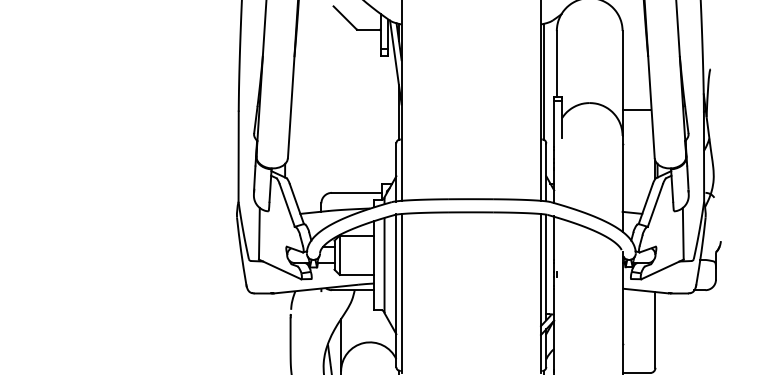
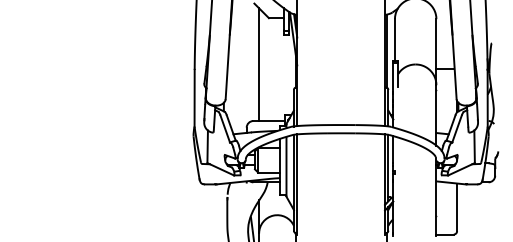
line: (341, 103) -> (259, 64), added

